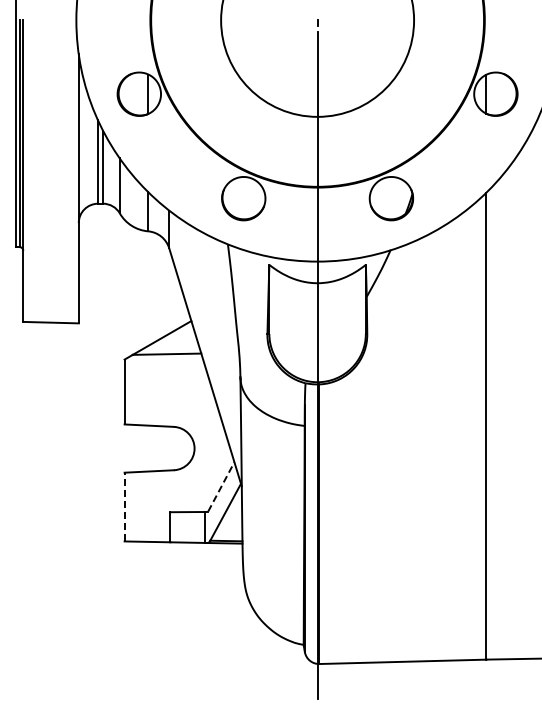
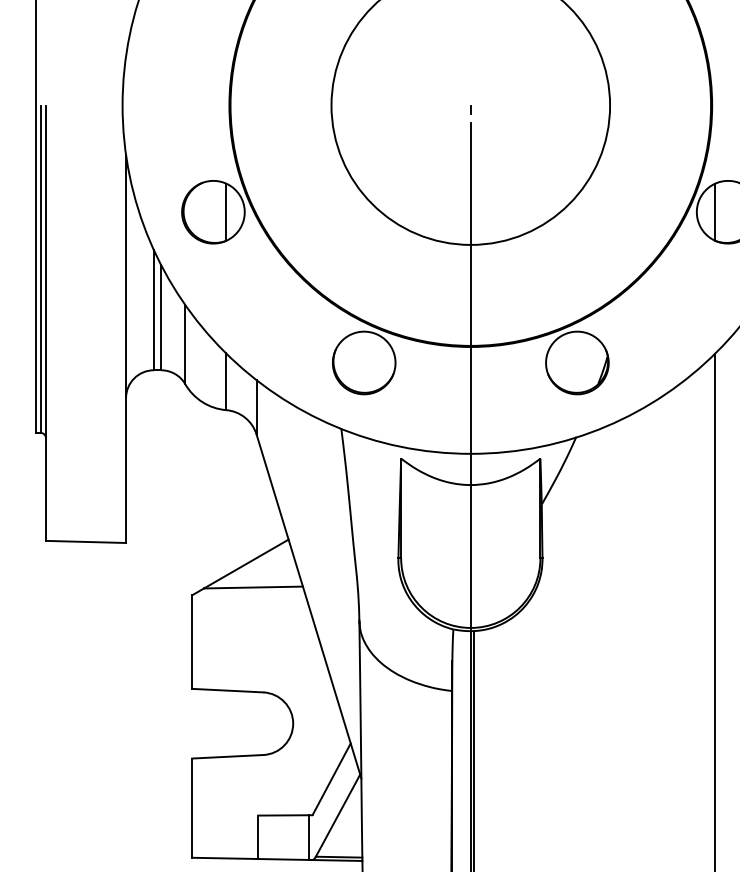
line: (221, 486) -> (332, 778), dashed -> solid
line: (124, 506) -> (192, 807), dashed -> solid

